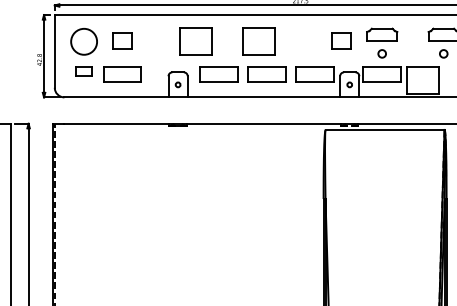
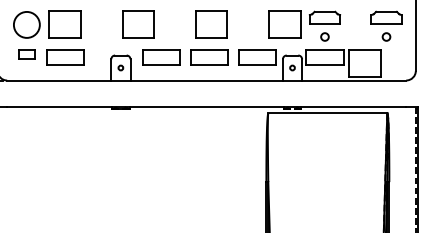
part: (122, 41) -> (65, 24), size x1.67
part: (258, 41) -> (211, 24), moved
part: (341, 41) -> (284, 24), size x1.67

